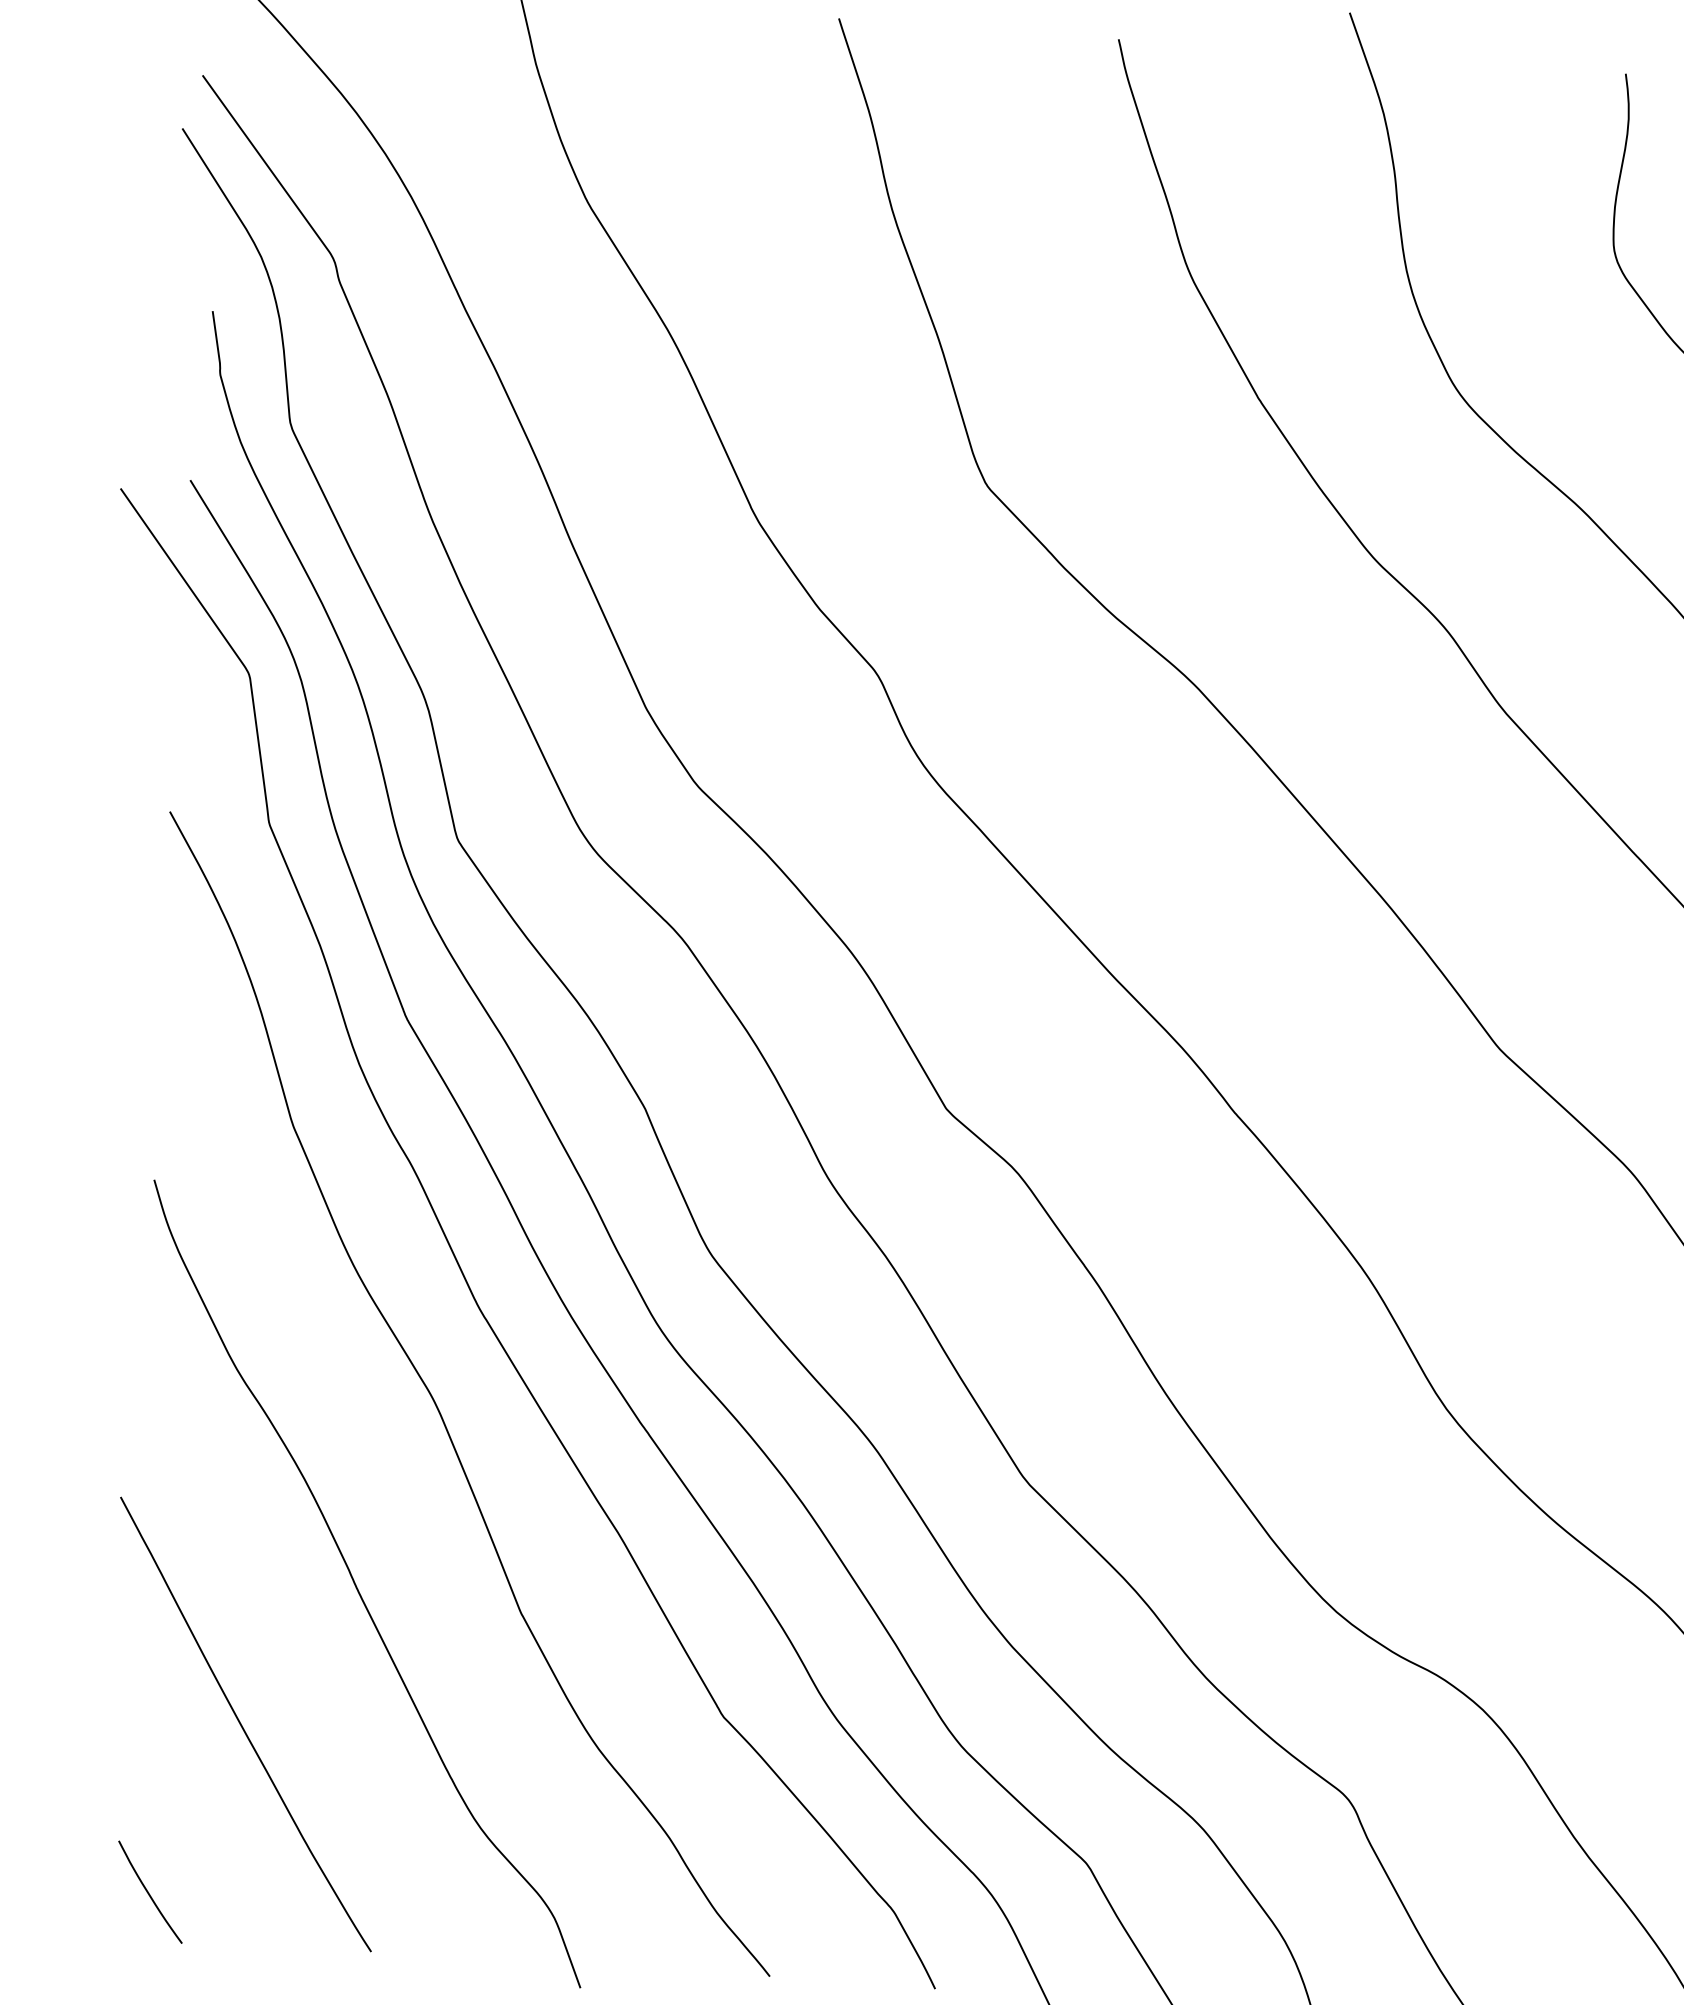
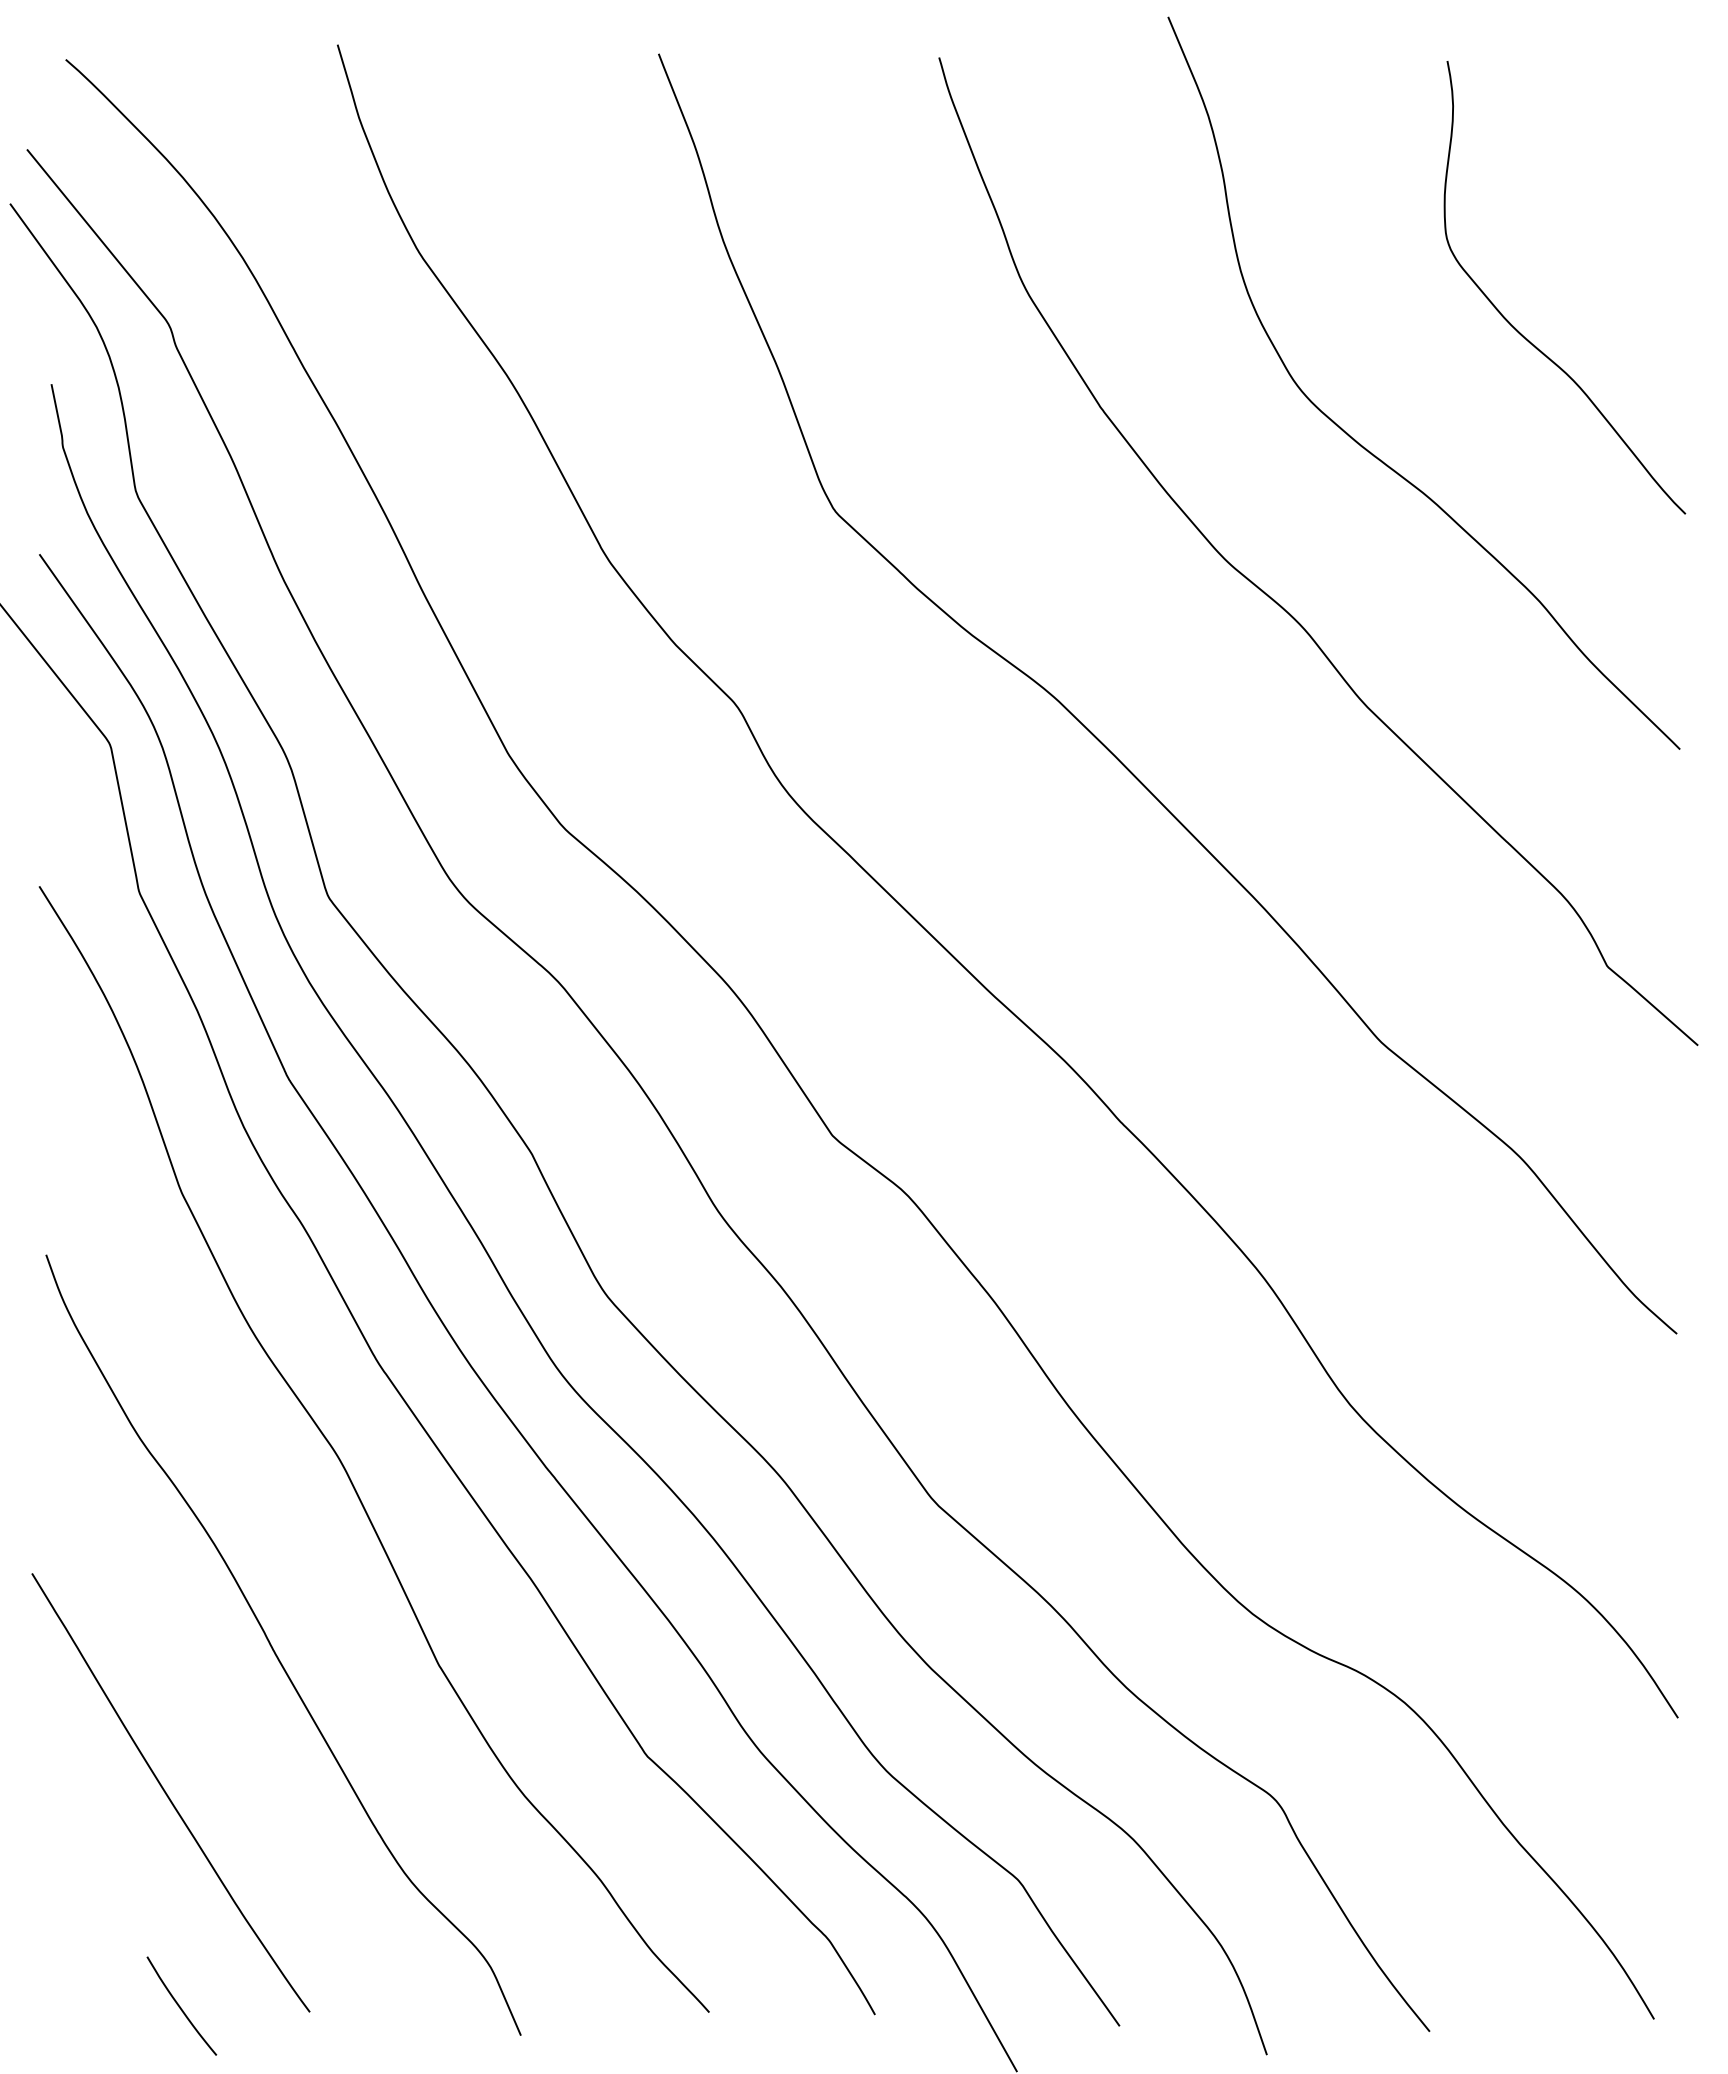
curve: (149, 1892) -> (180, 2006), moved

